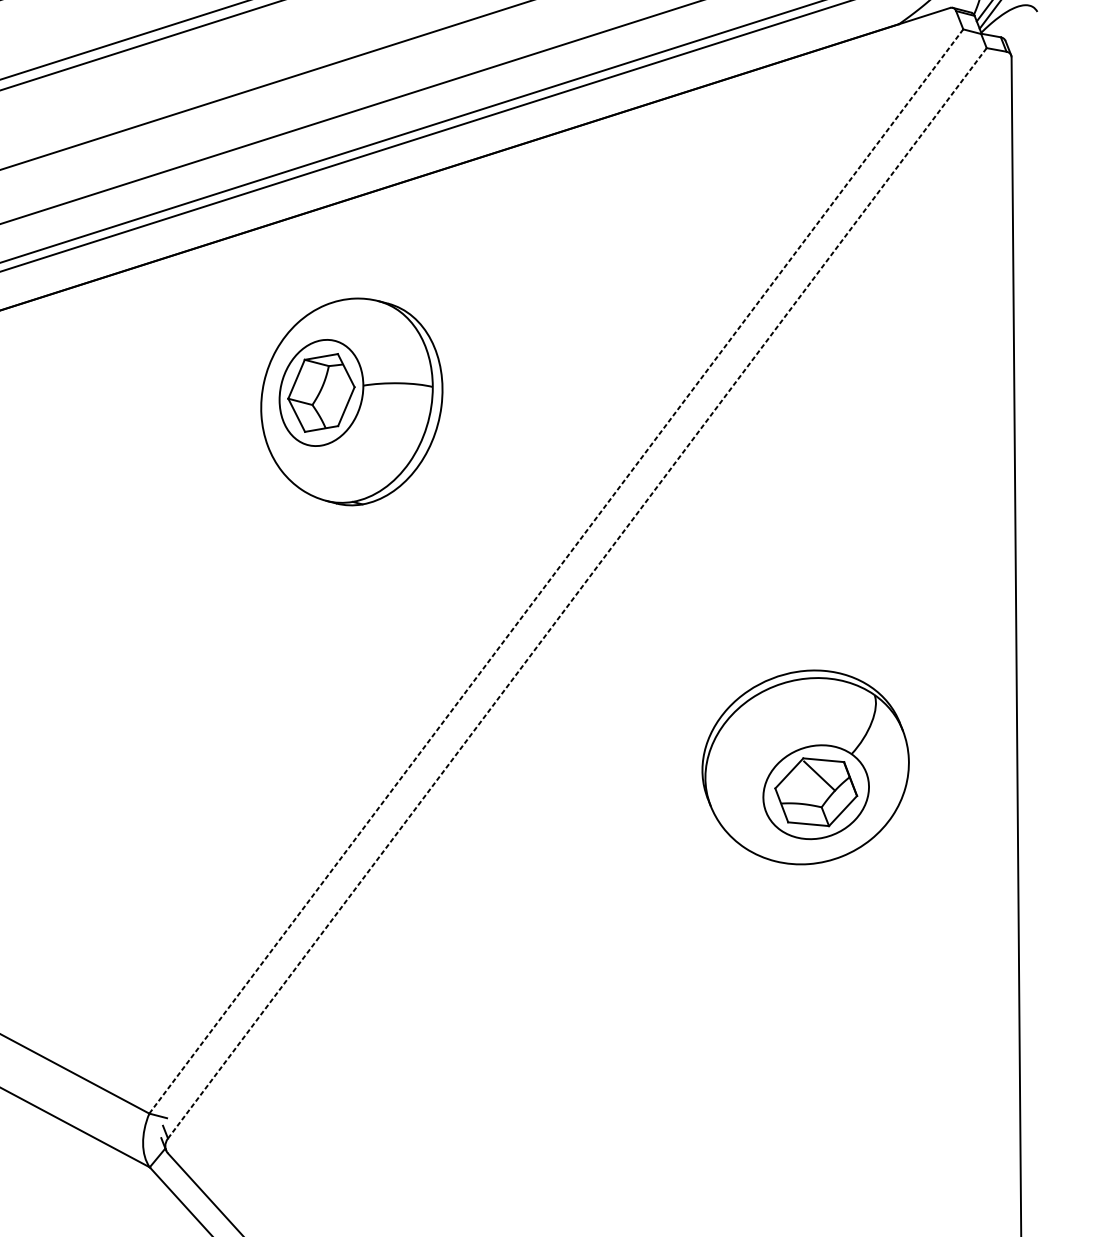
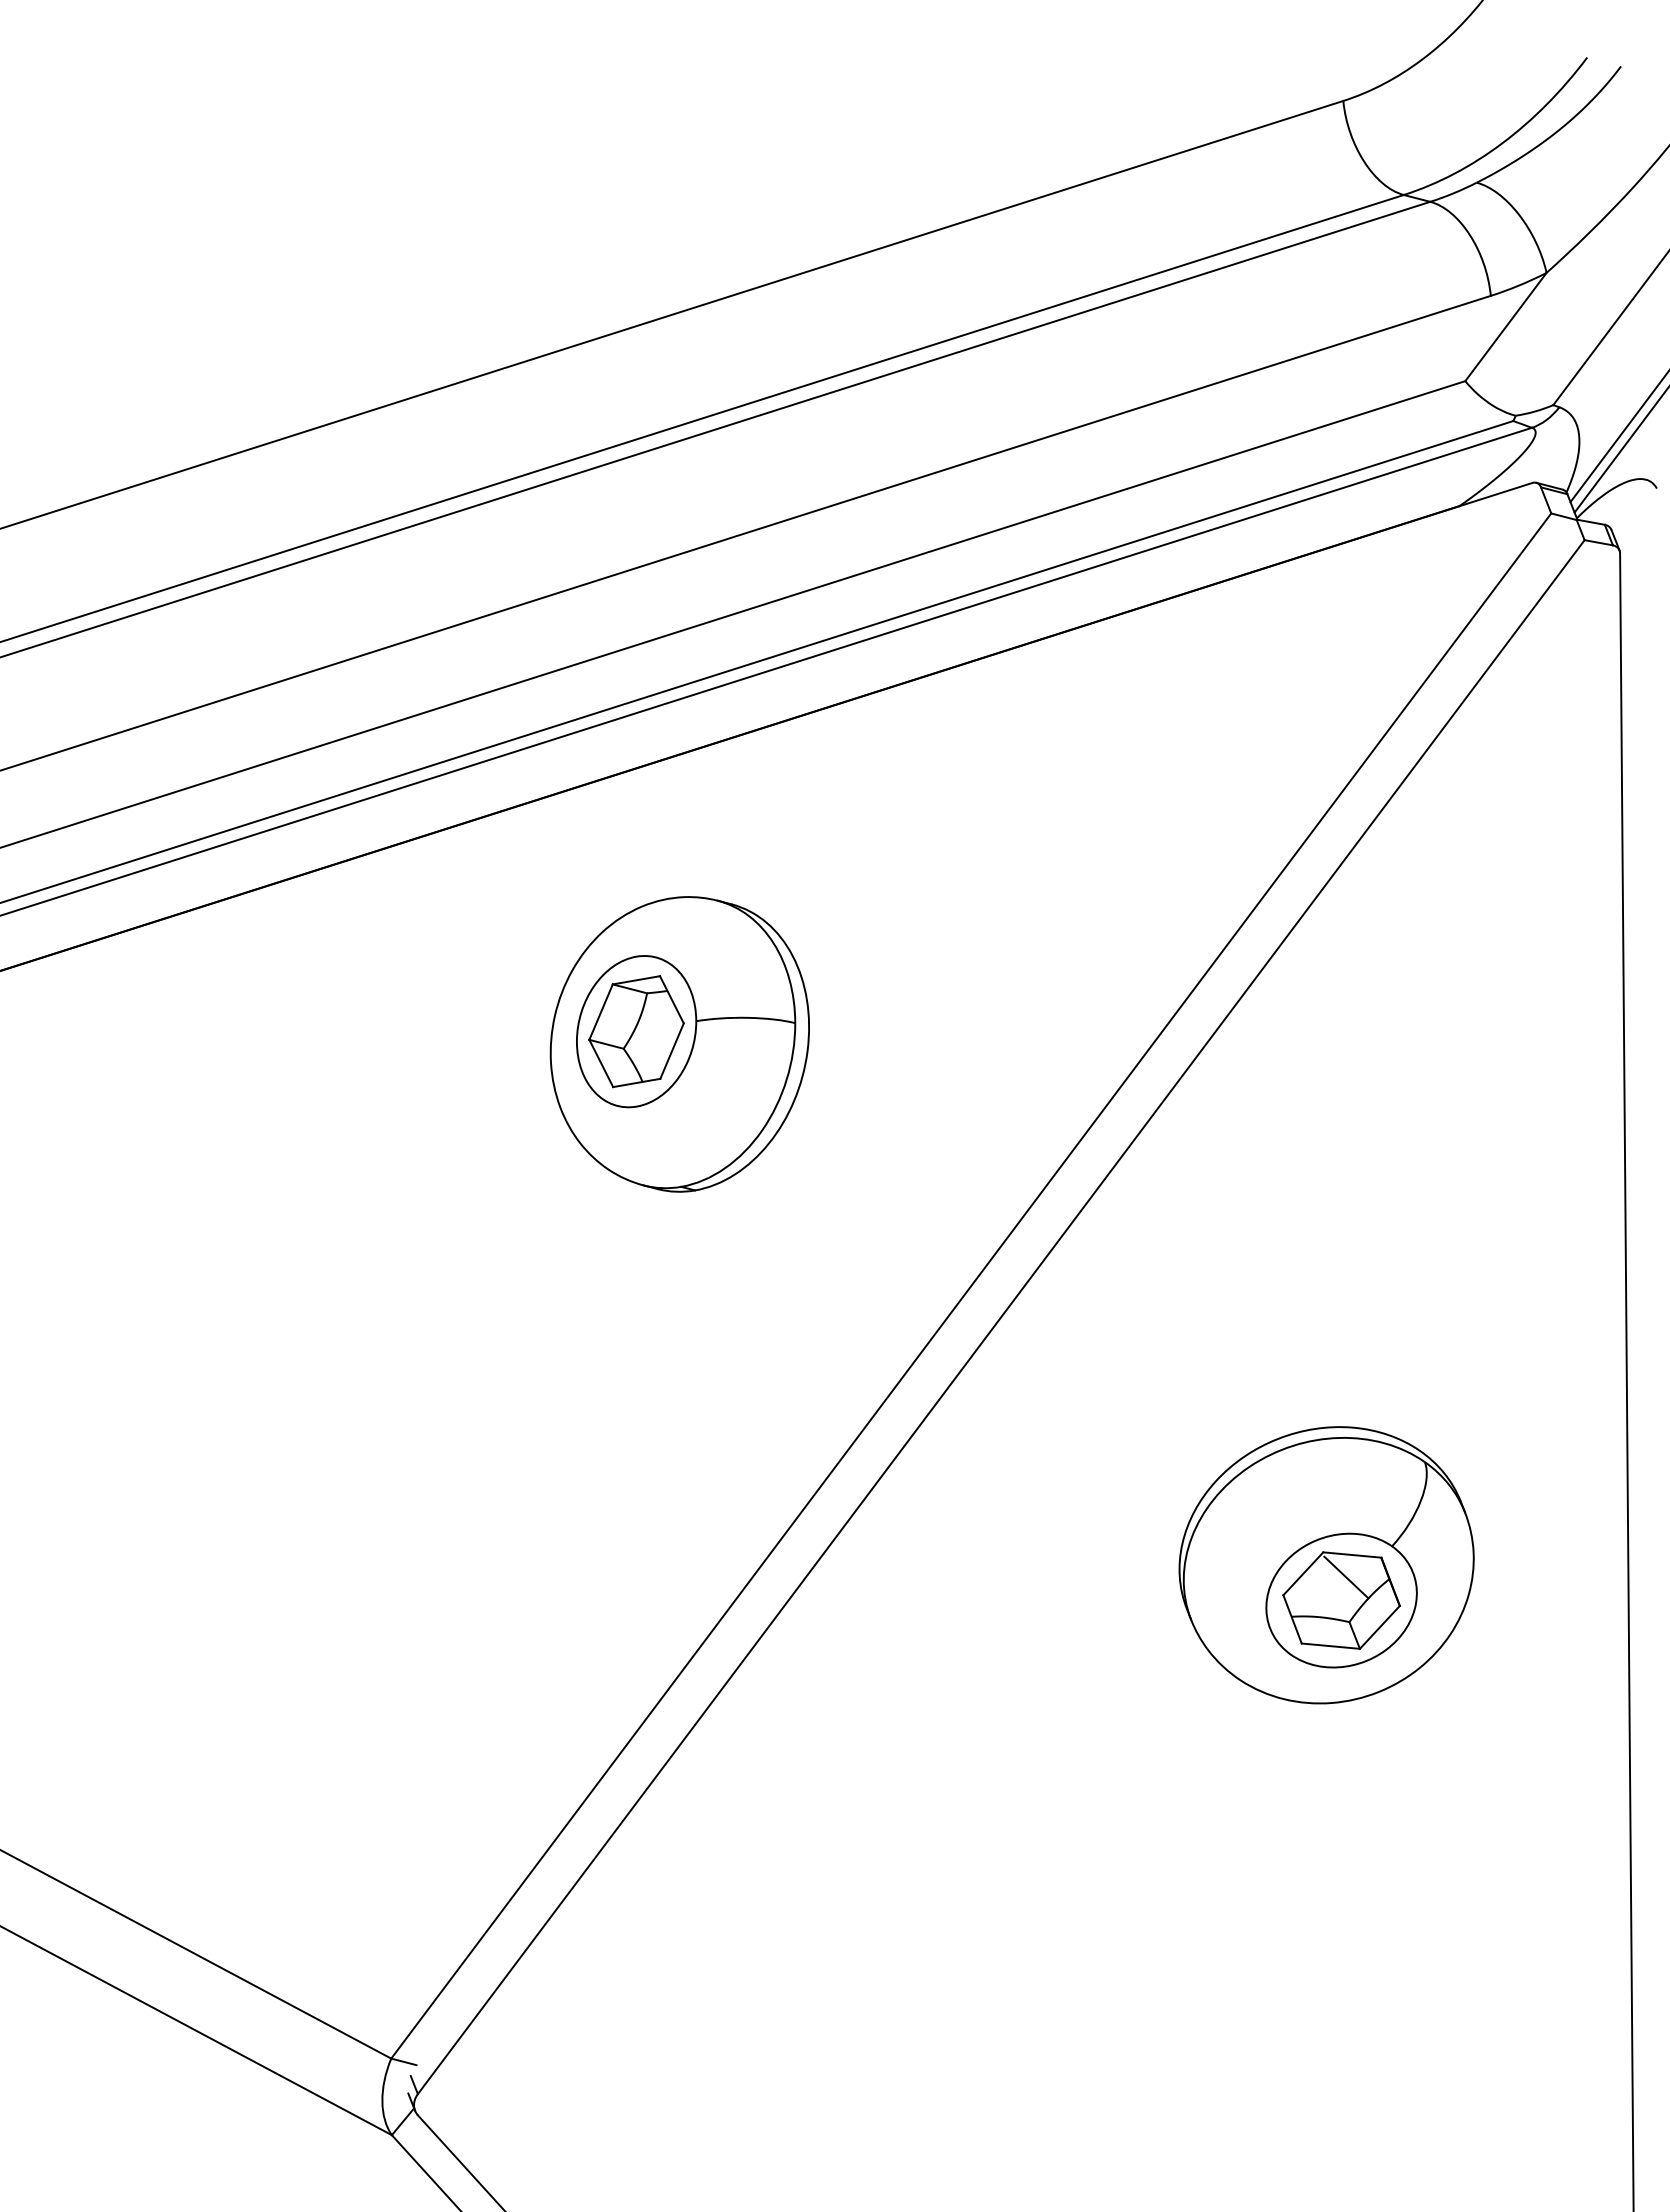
line: (555, 571) -> (970, 1286), dashed -> solid
line: (577, 593) -> (1001, 1317), dashed -> solid

